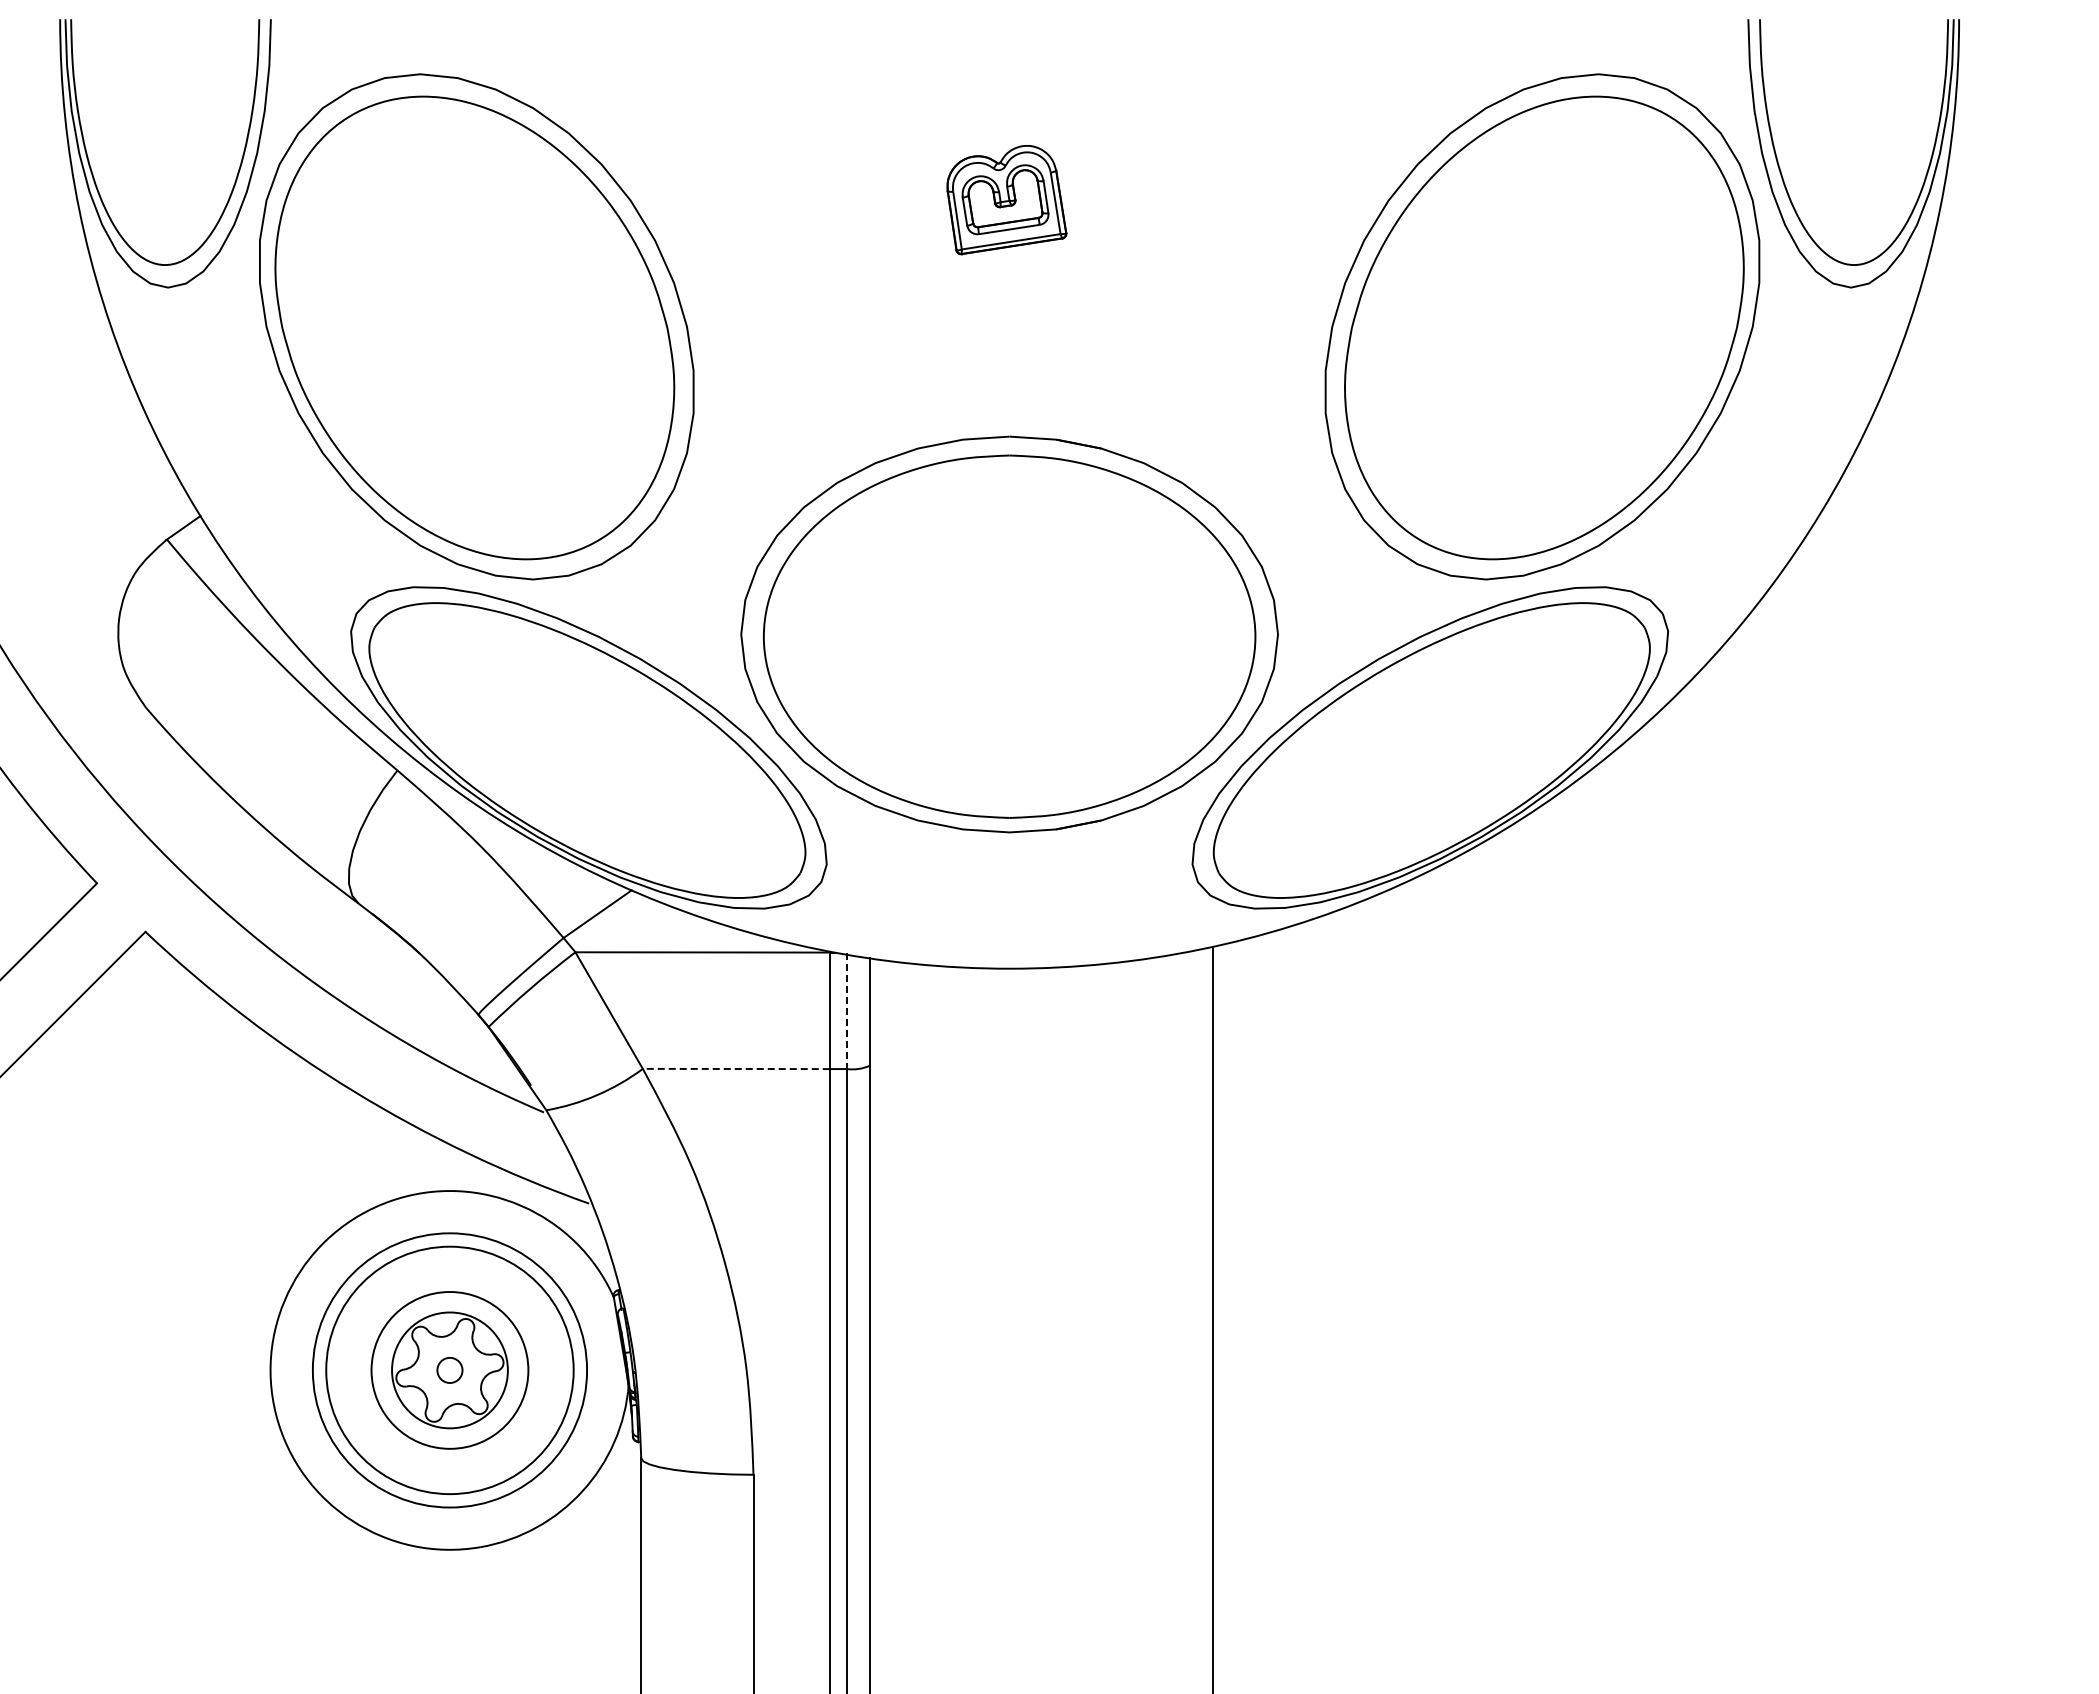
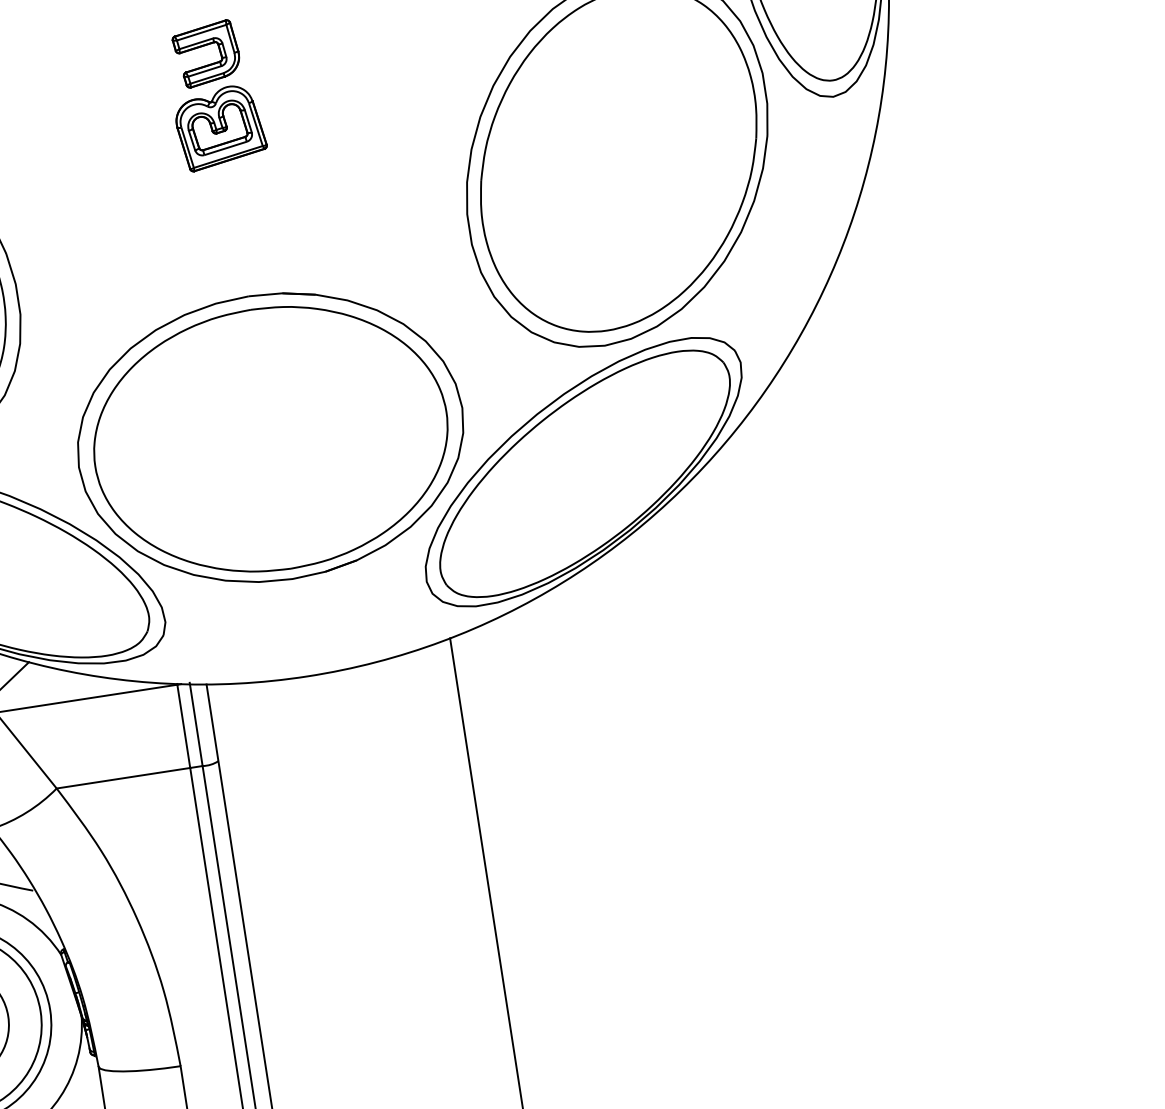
part: (1002, 85) -> (204, 46), added
line: (847, 1011) -> (196, 724), dashed -> solid
line: (735, 1068) -> (122, 777), dashed -> solid

